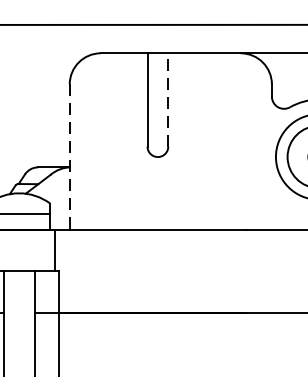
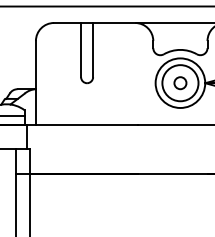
line: (168, 98) -> (93, 49), dashed -> solid
line: (68, 157) -> (35, 83), dashed -> solid

